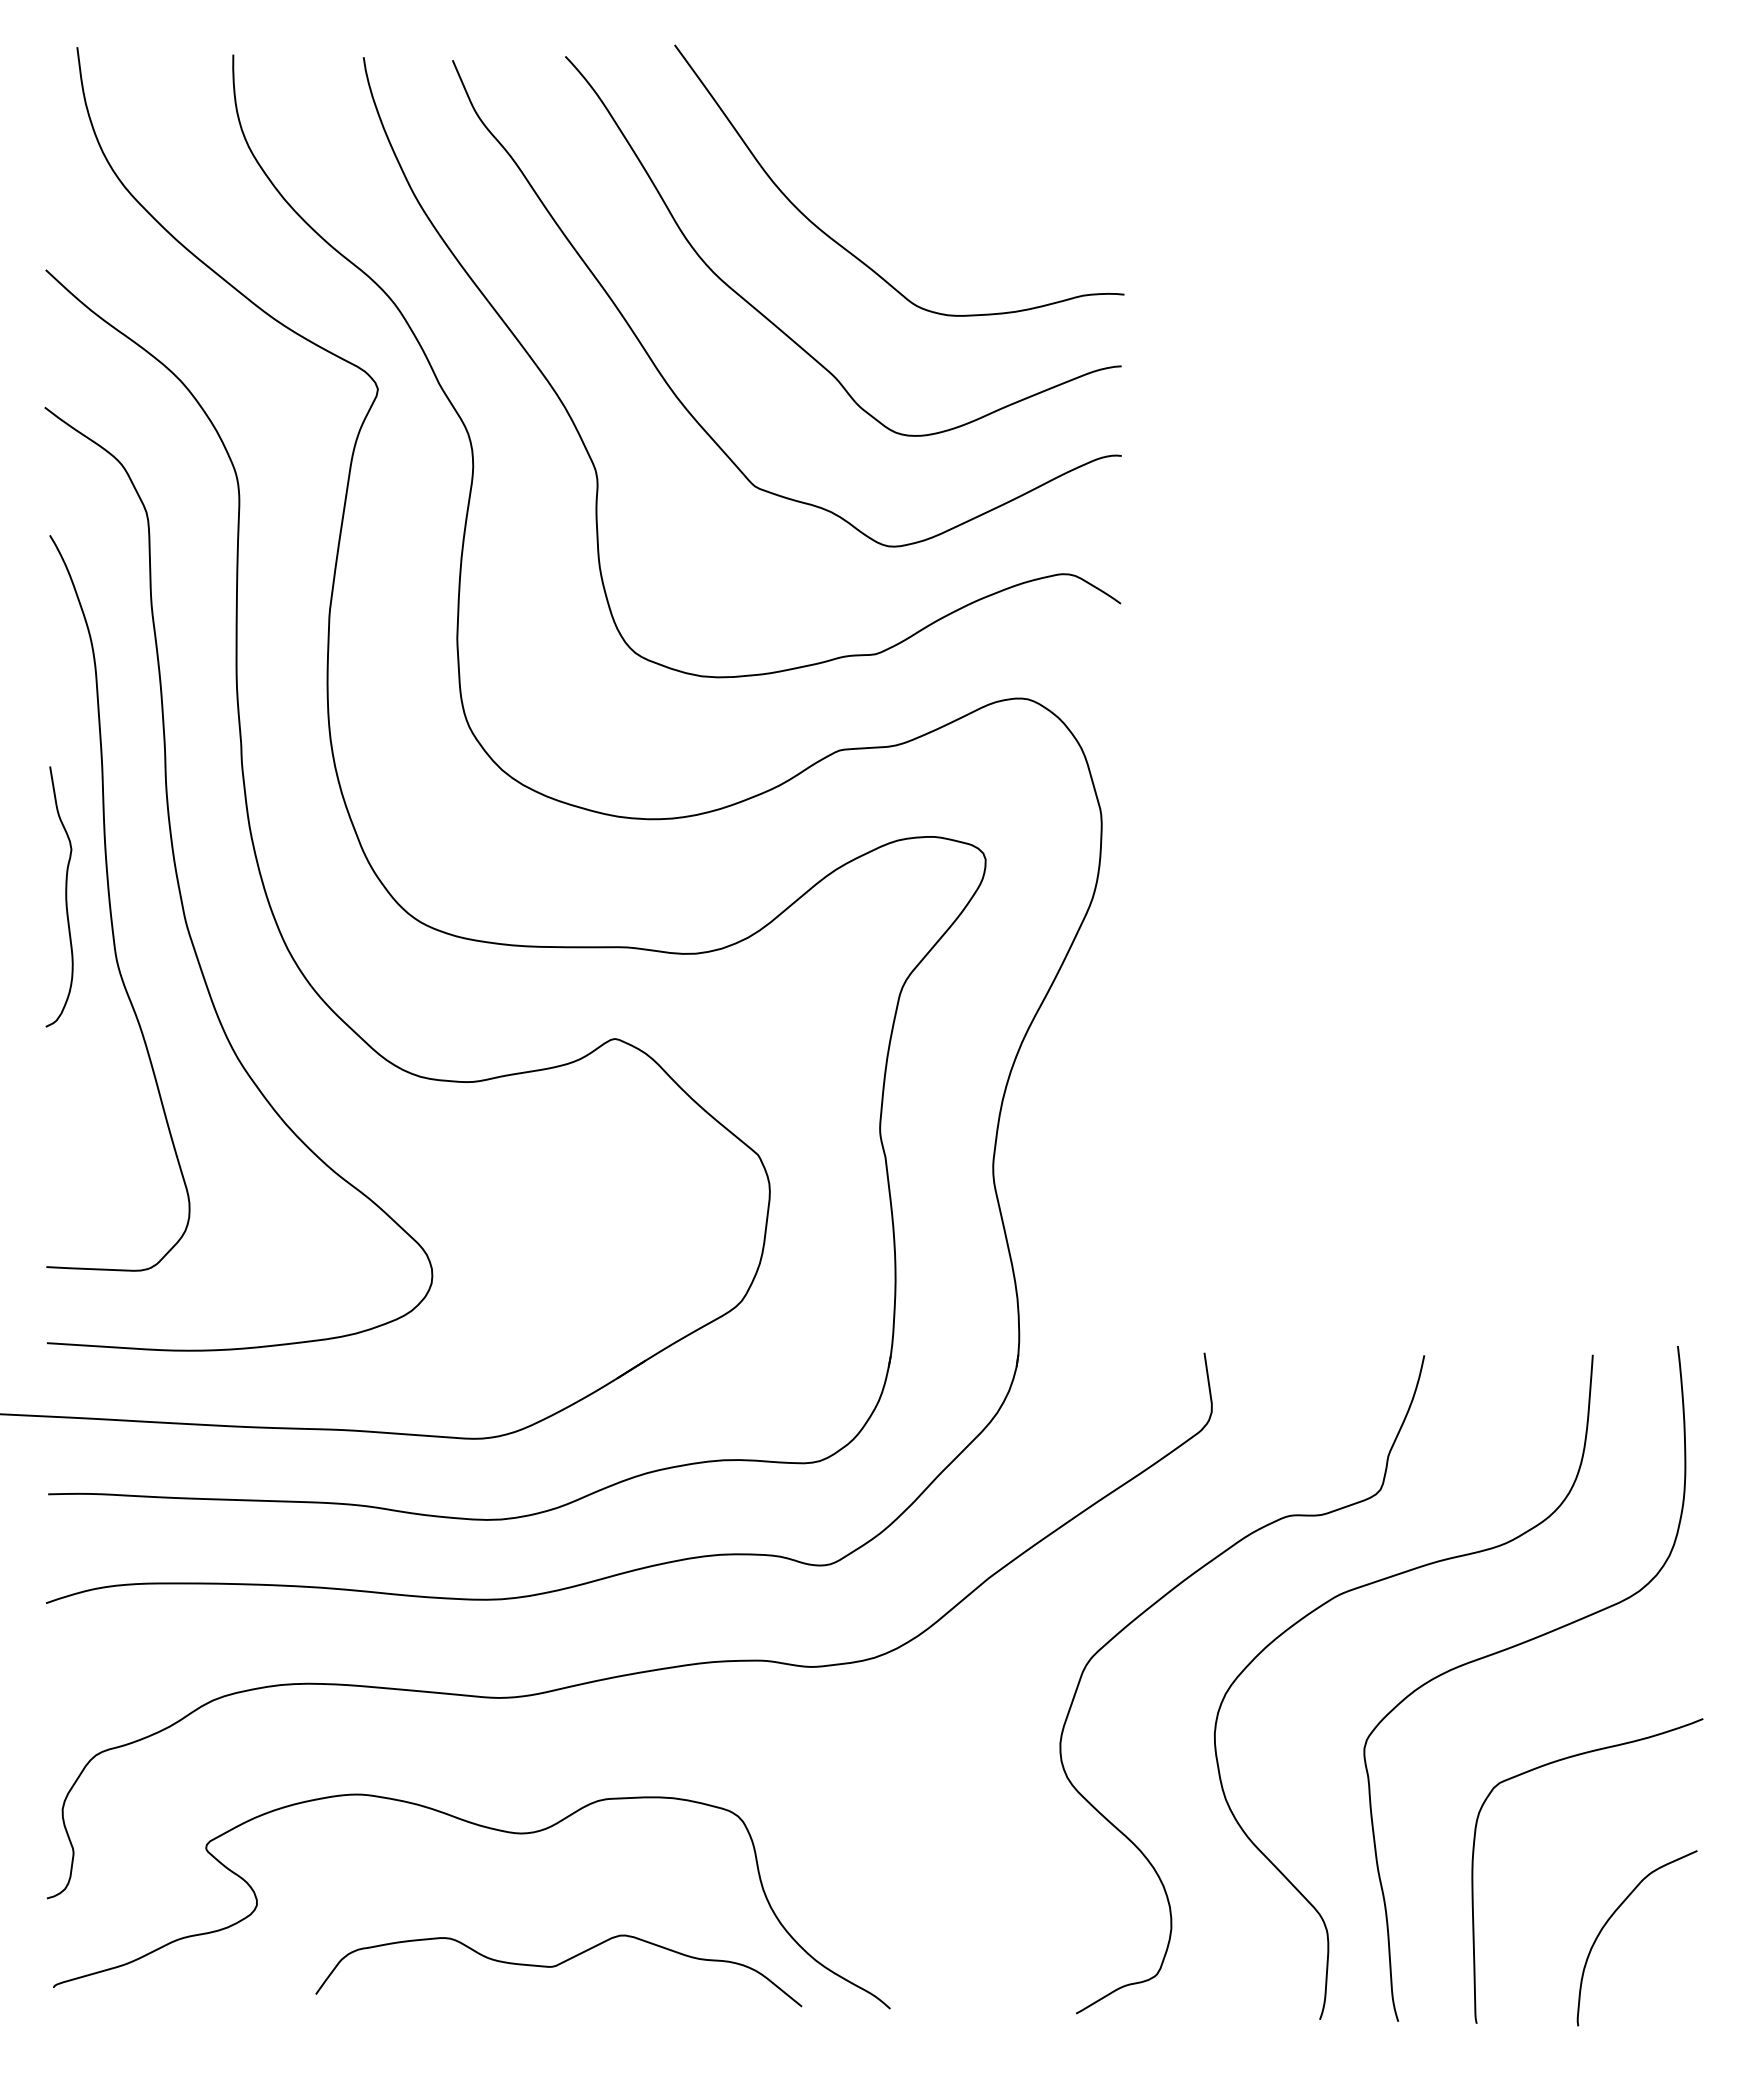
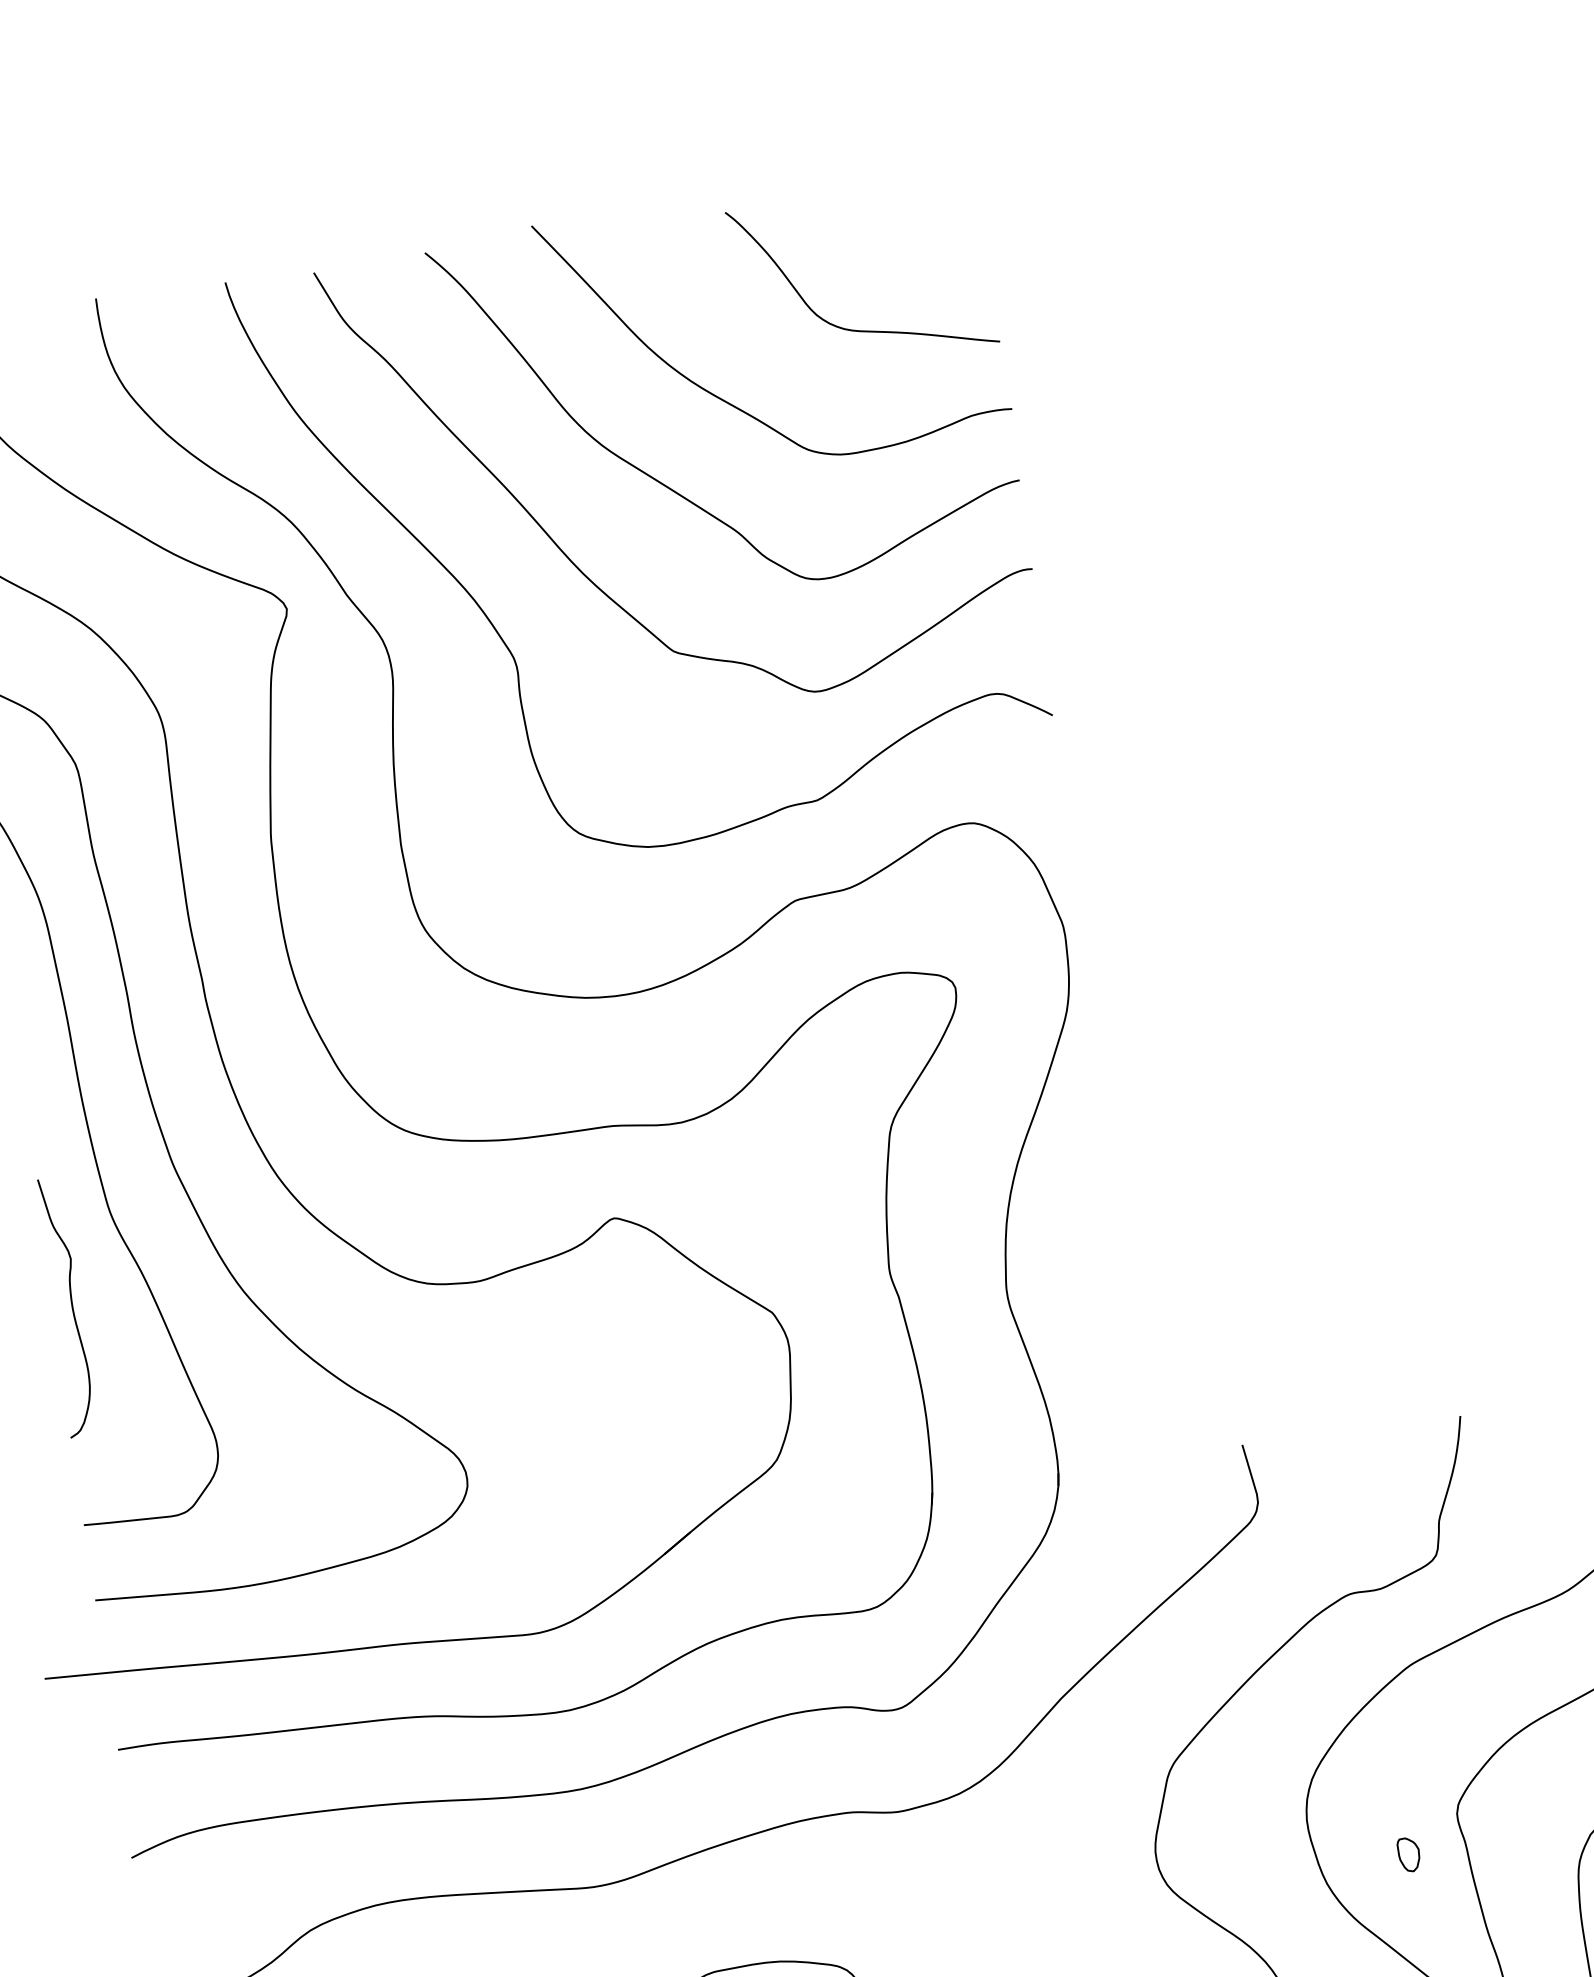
curve: (989, 195) -> (864, 330), added
curve: (65, 896) -> (71, 1306), moved
part: (1311, 1782) -> (1409, 1854), added

